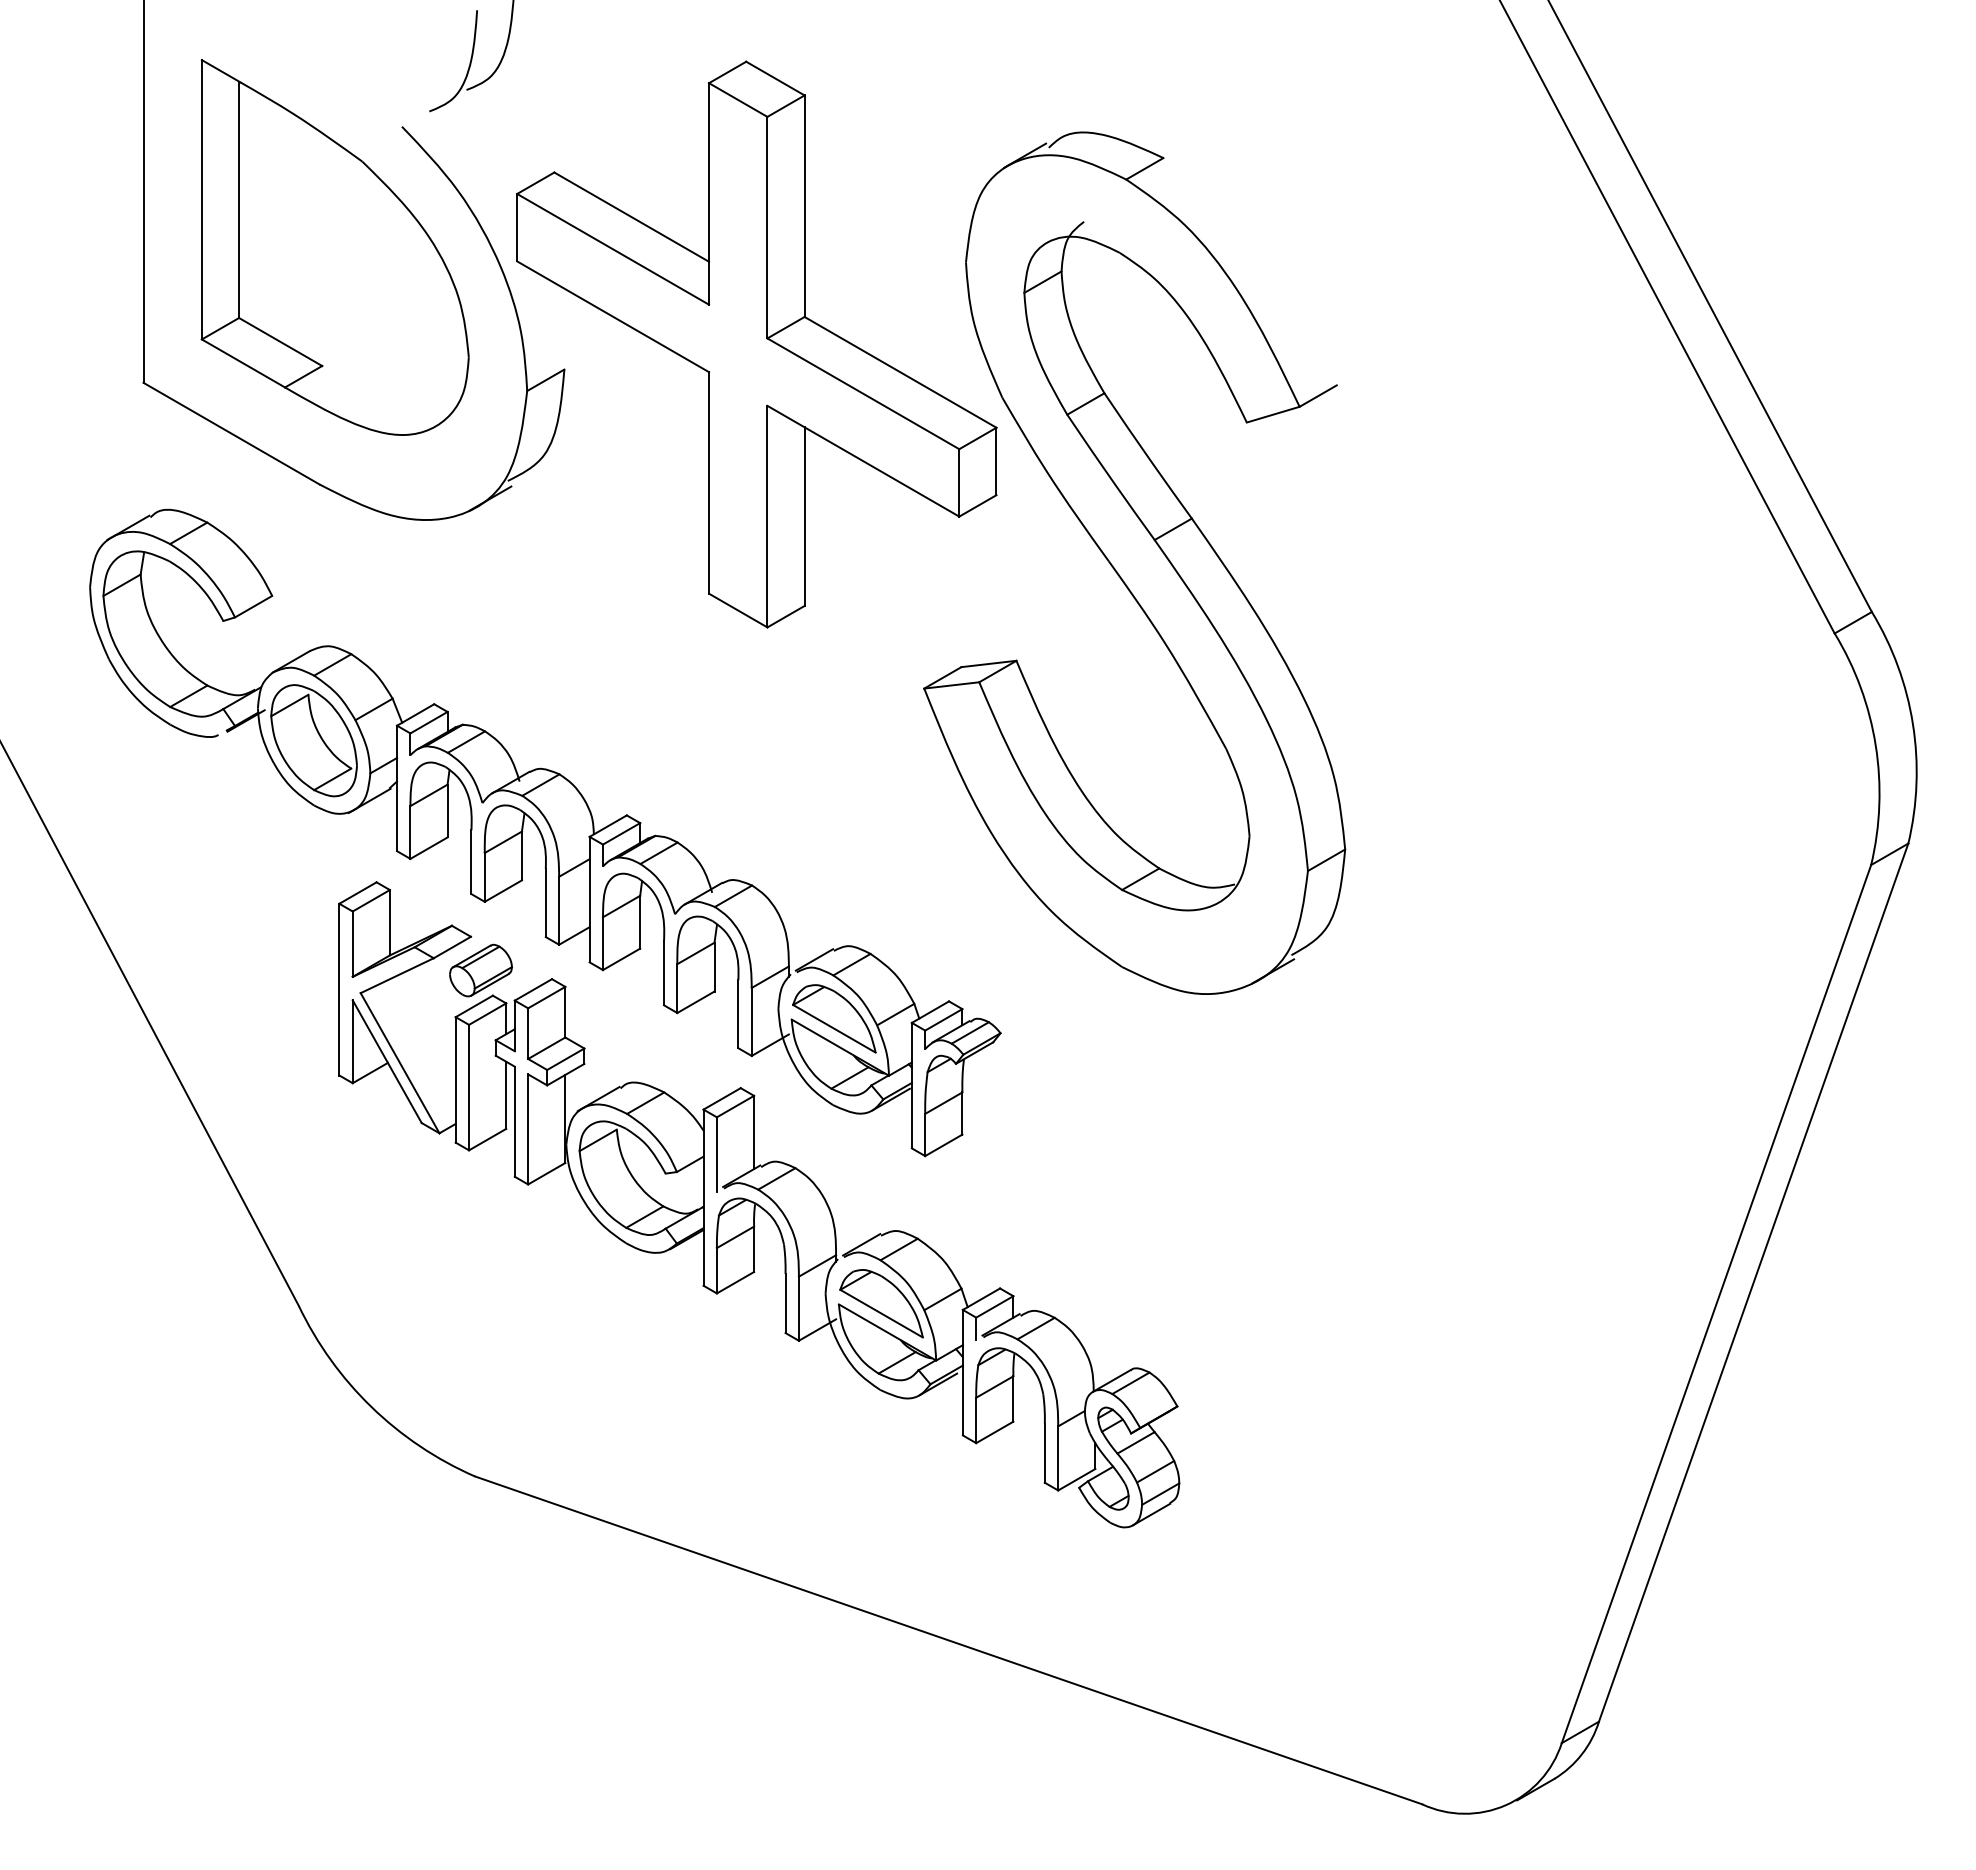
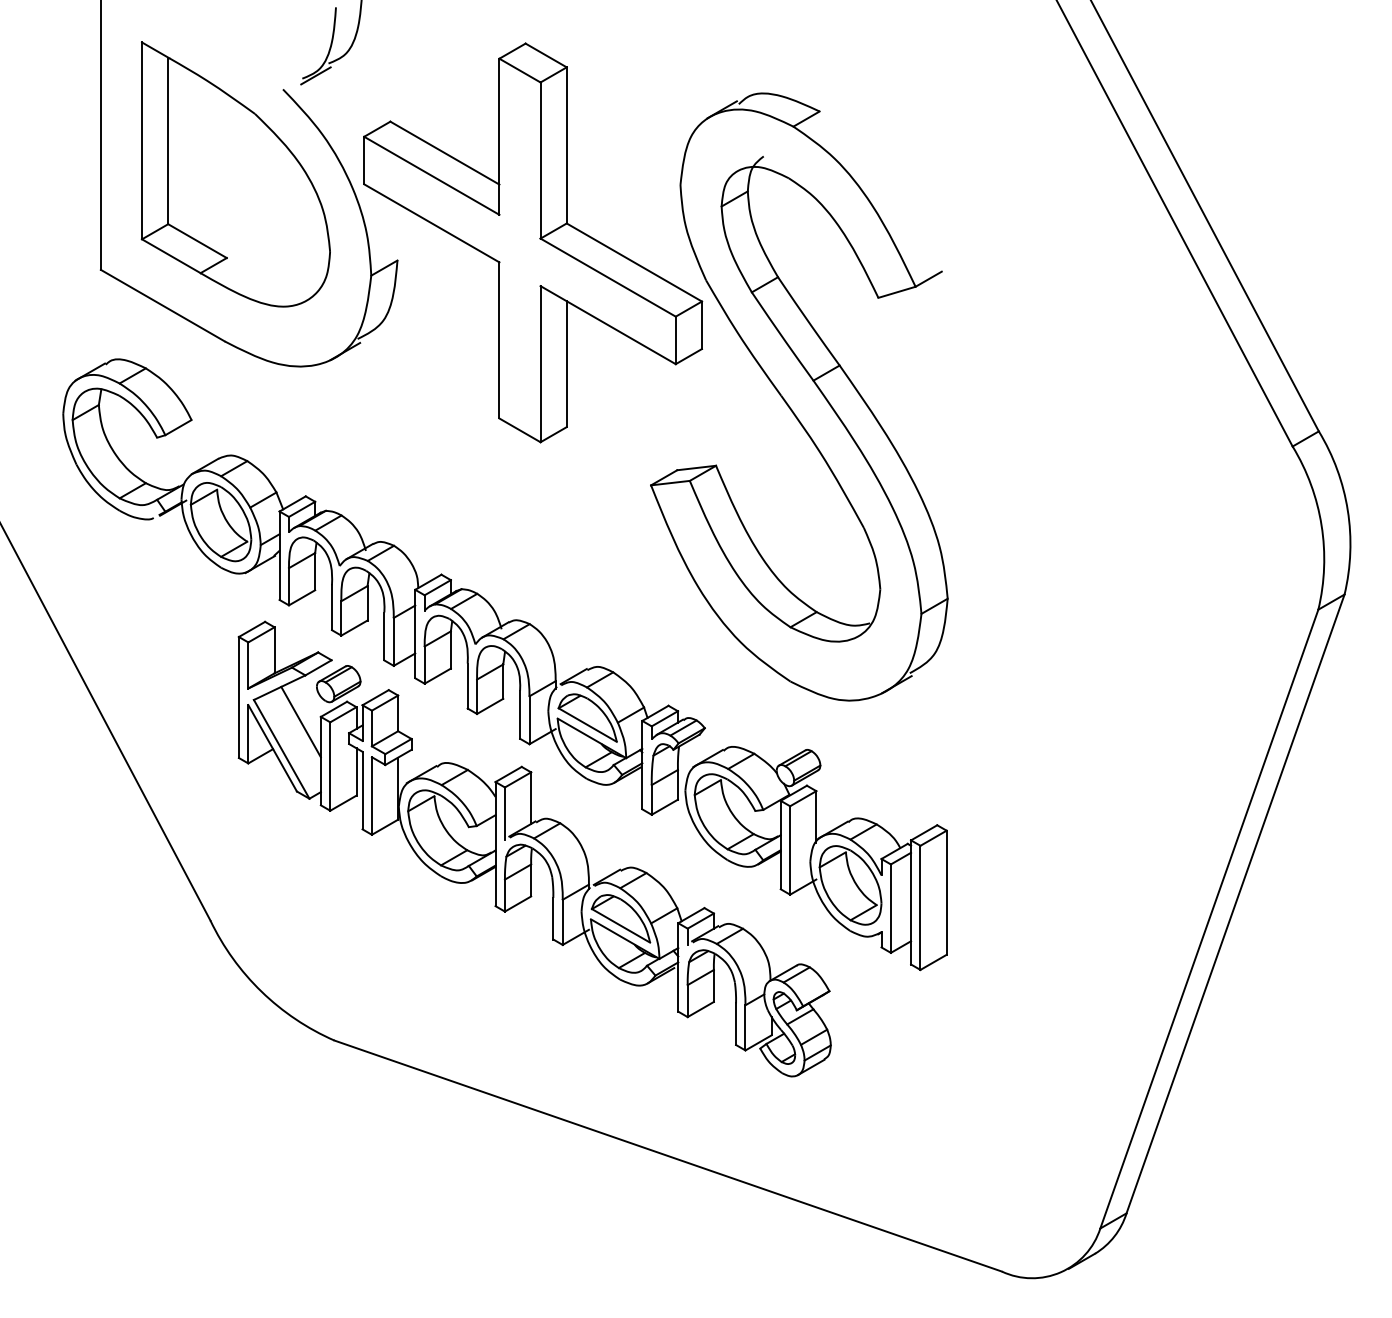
line: (448, 107) -> (315, 75), added
line: (427, 1024) -> (301, 722), added
part: (1158, 1217) -> (816, 858), added

